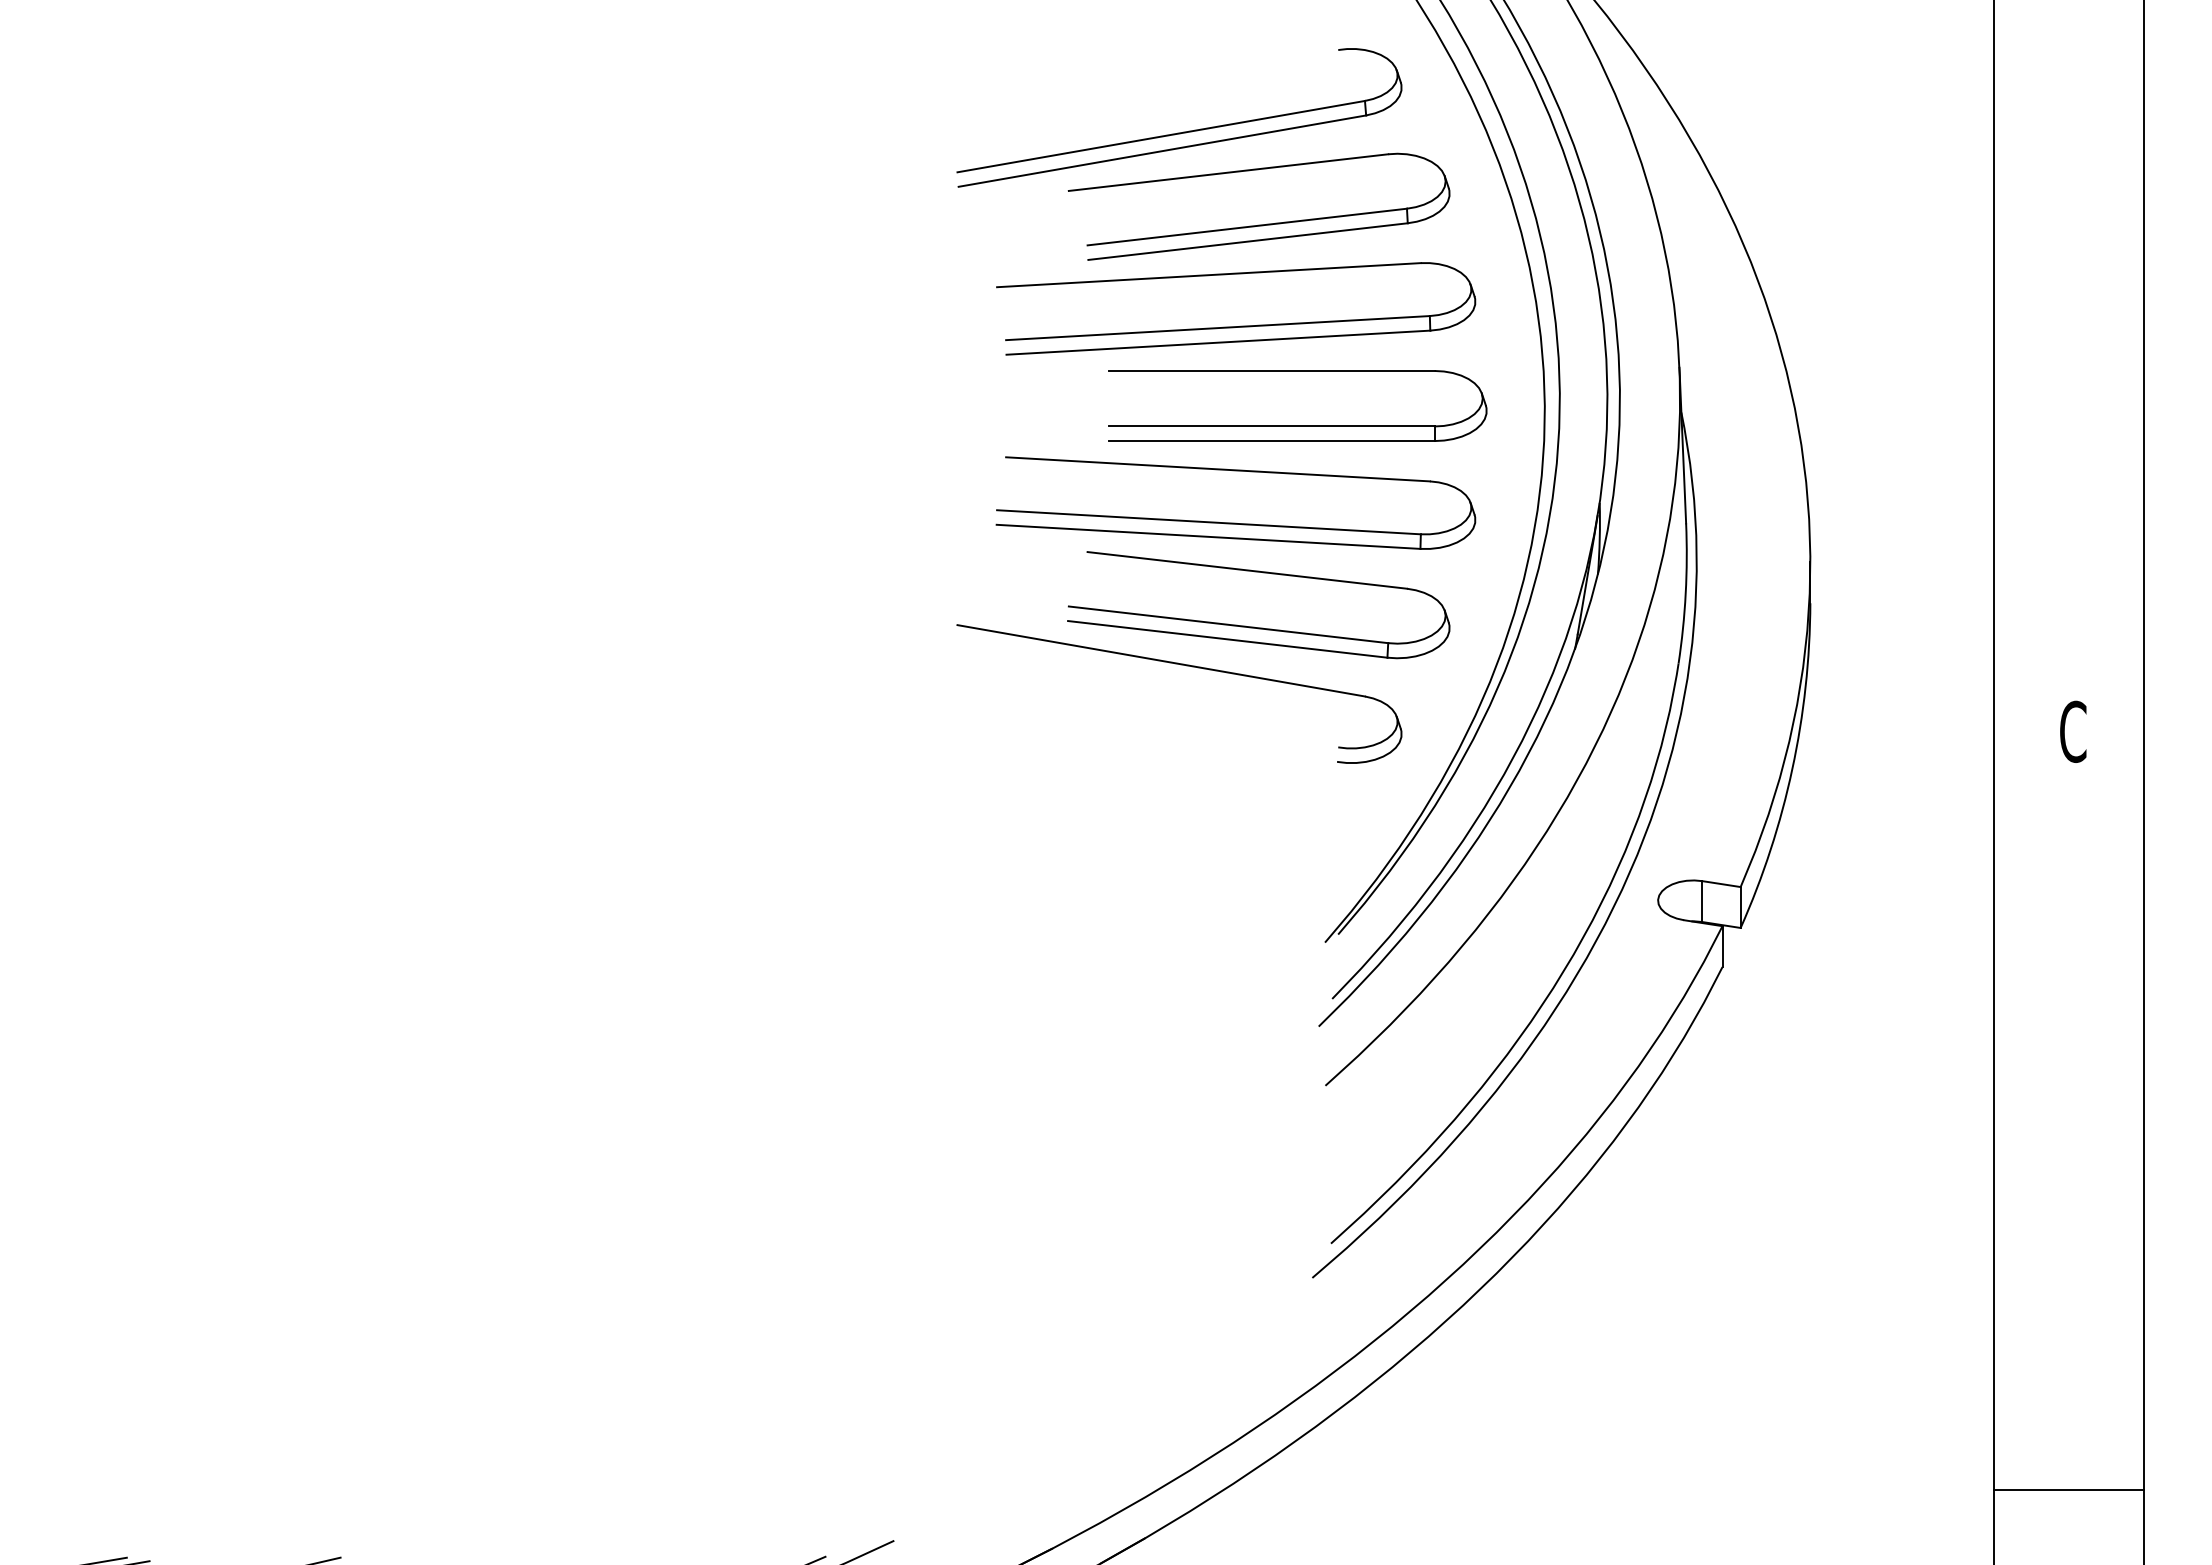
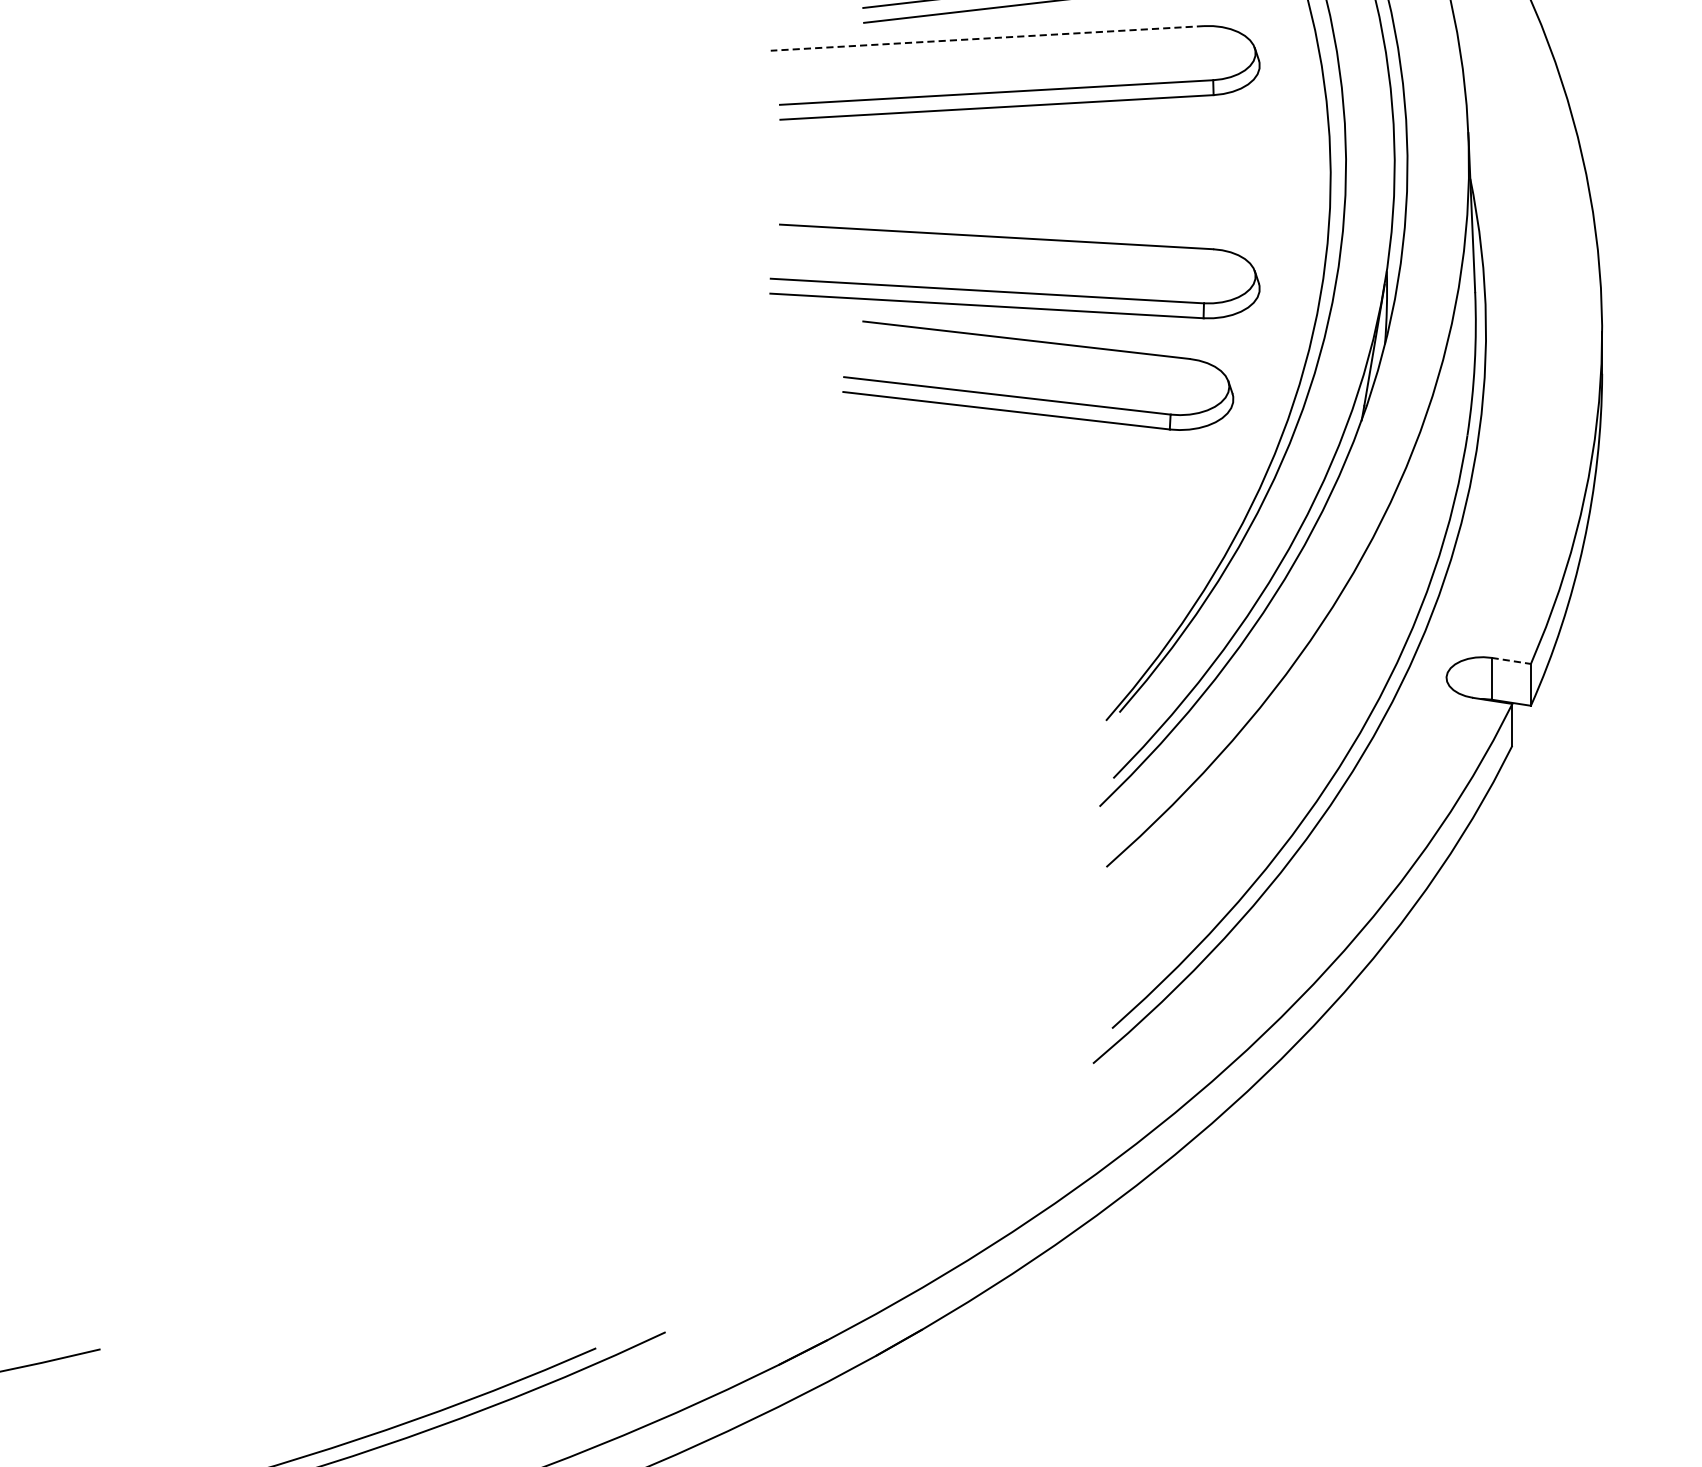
line: (1208, 275) -> (986, 38), solid -> dashed
part: (1297, 425) -> (1077, 192), removed
part: (1186, 666) -> (964, 438), removed
line: (1721, 884) -> (1511, 661), solid -> dashed

